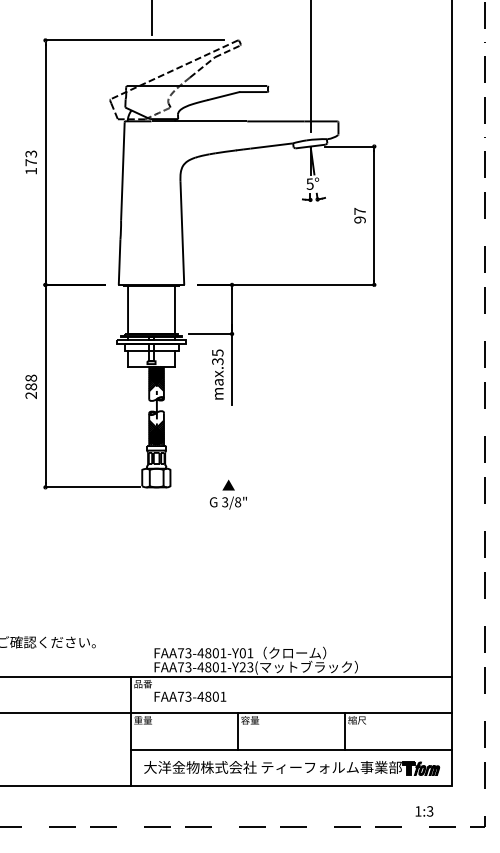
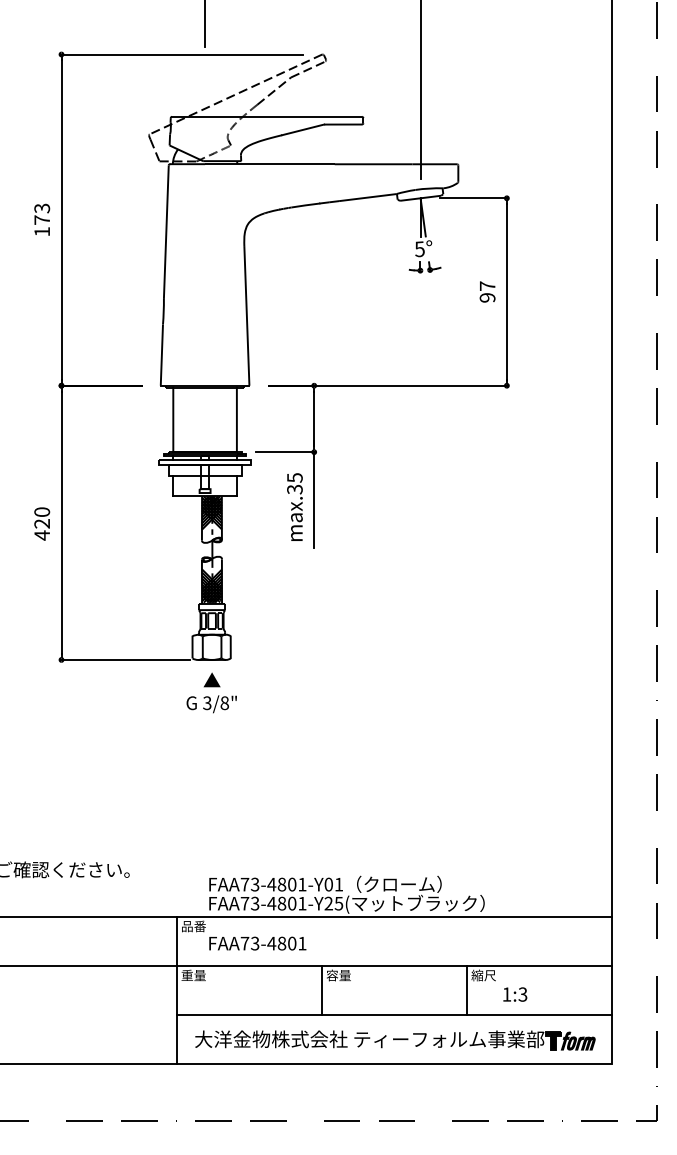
text: (31, 386) -> (42, 523), 288 -> 420
text: (227, 494) -> (210, 692), moved
text: (250, 666) -> (339, 902), FAA73-4801-Y23( -> FAA73-4801-Y25(
text: (424, 811) -> (515, 994), moved

